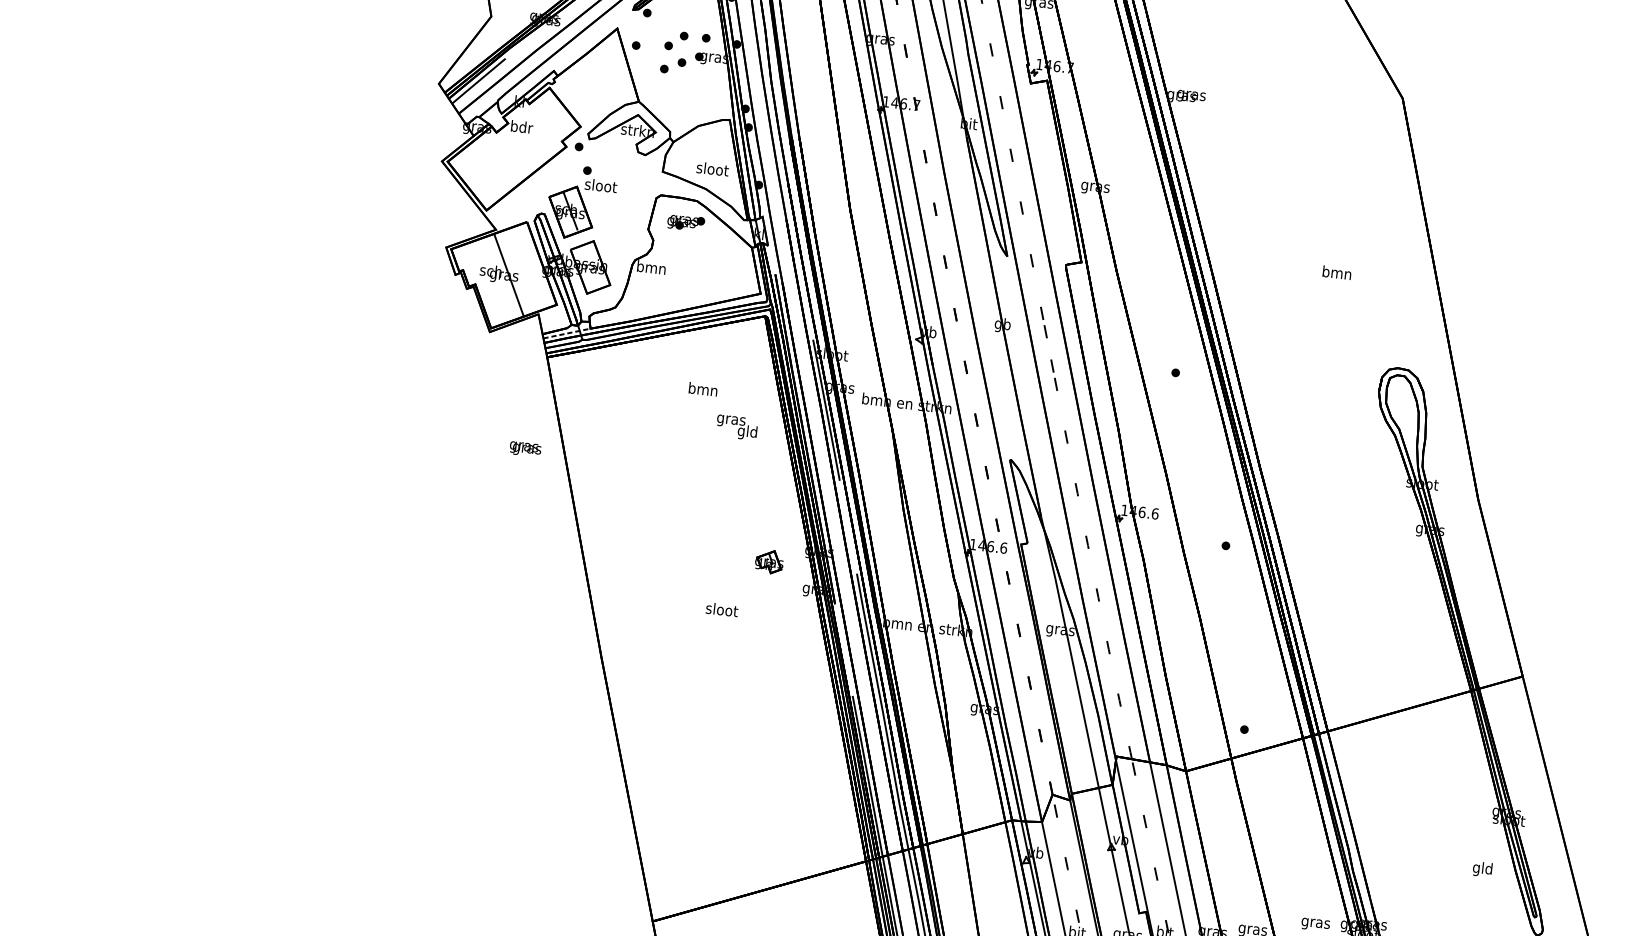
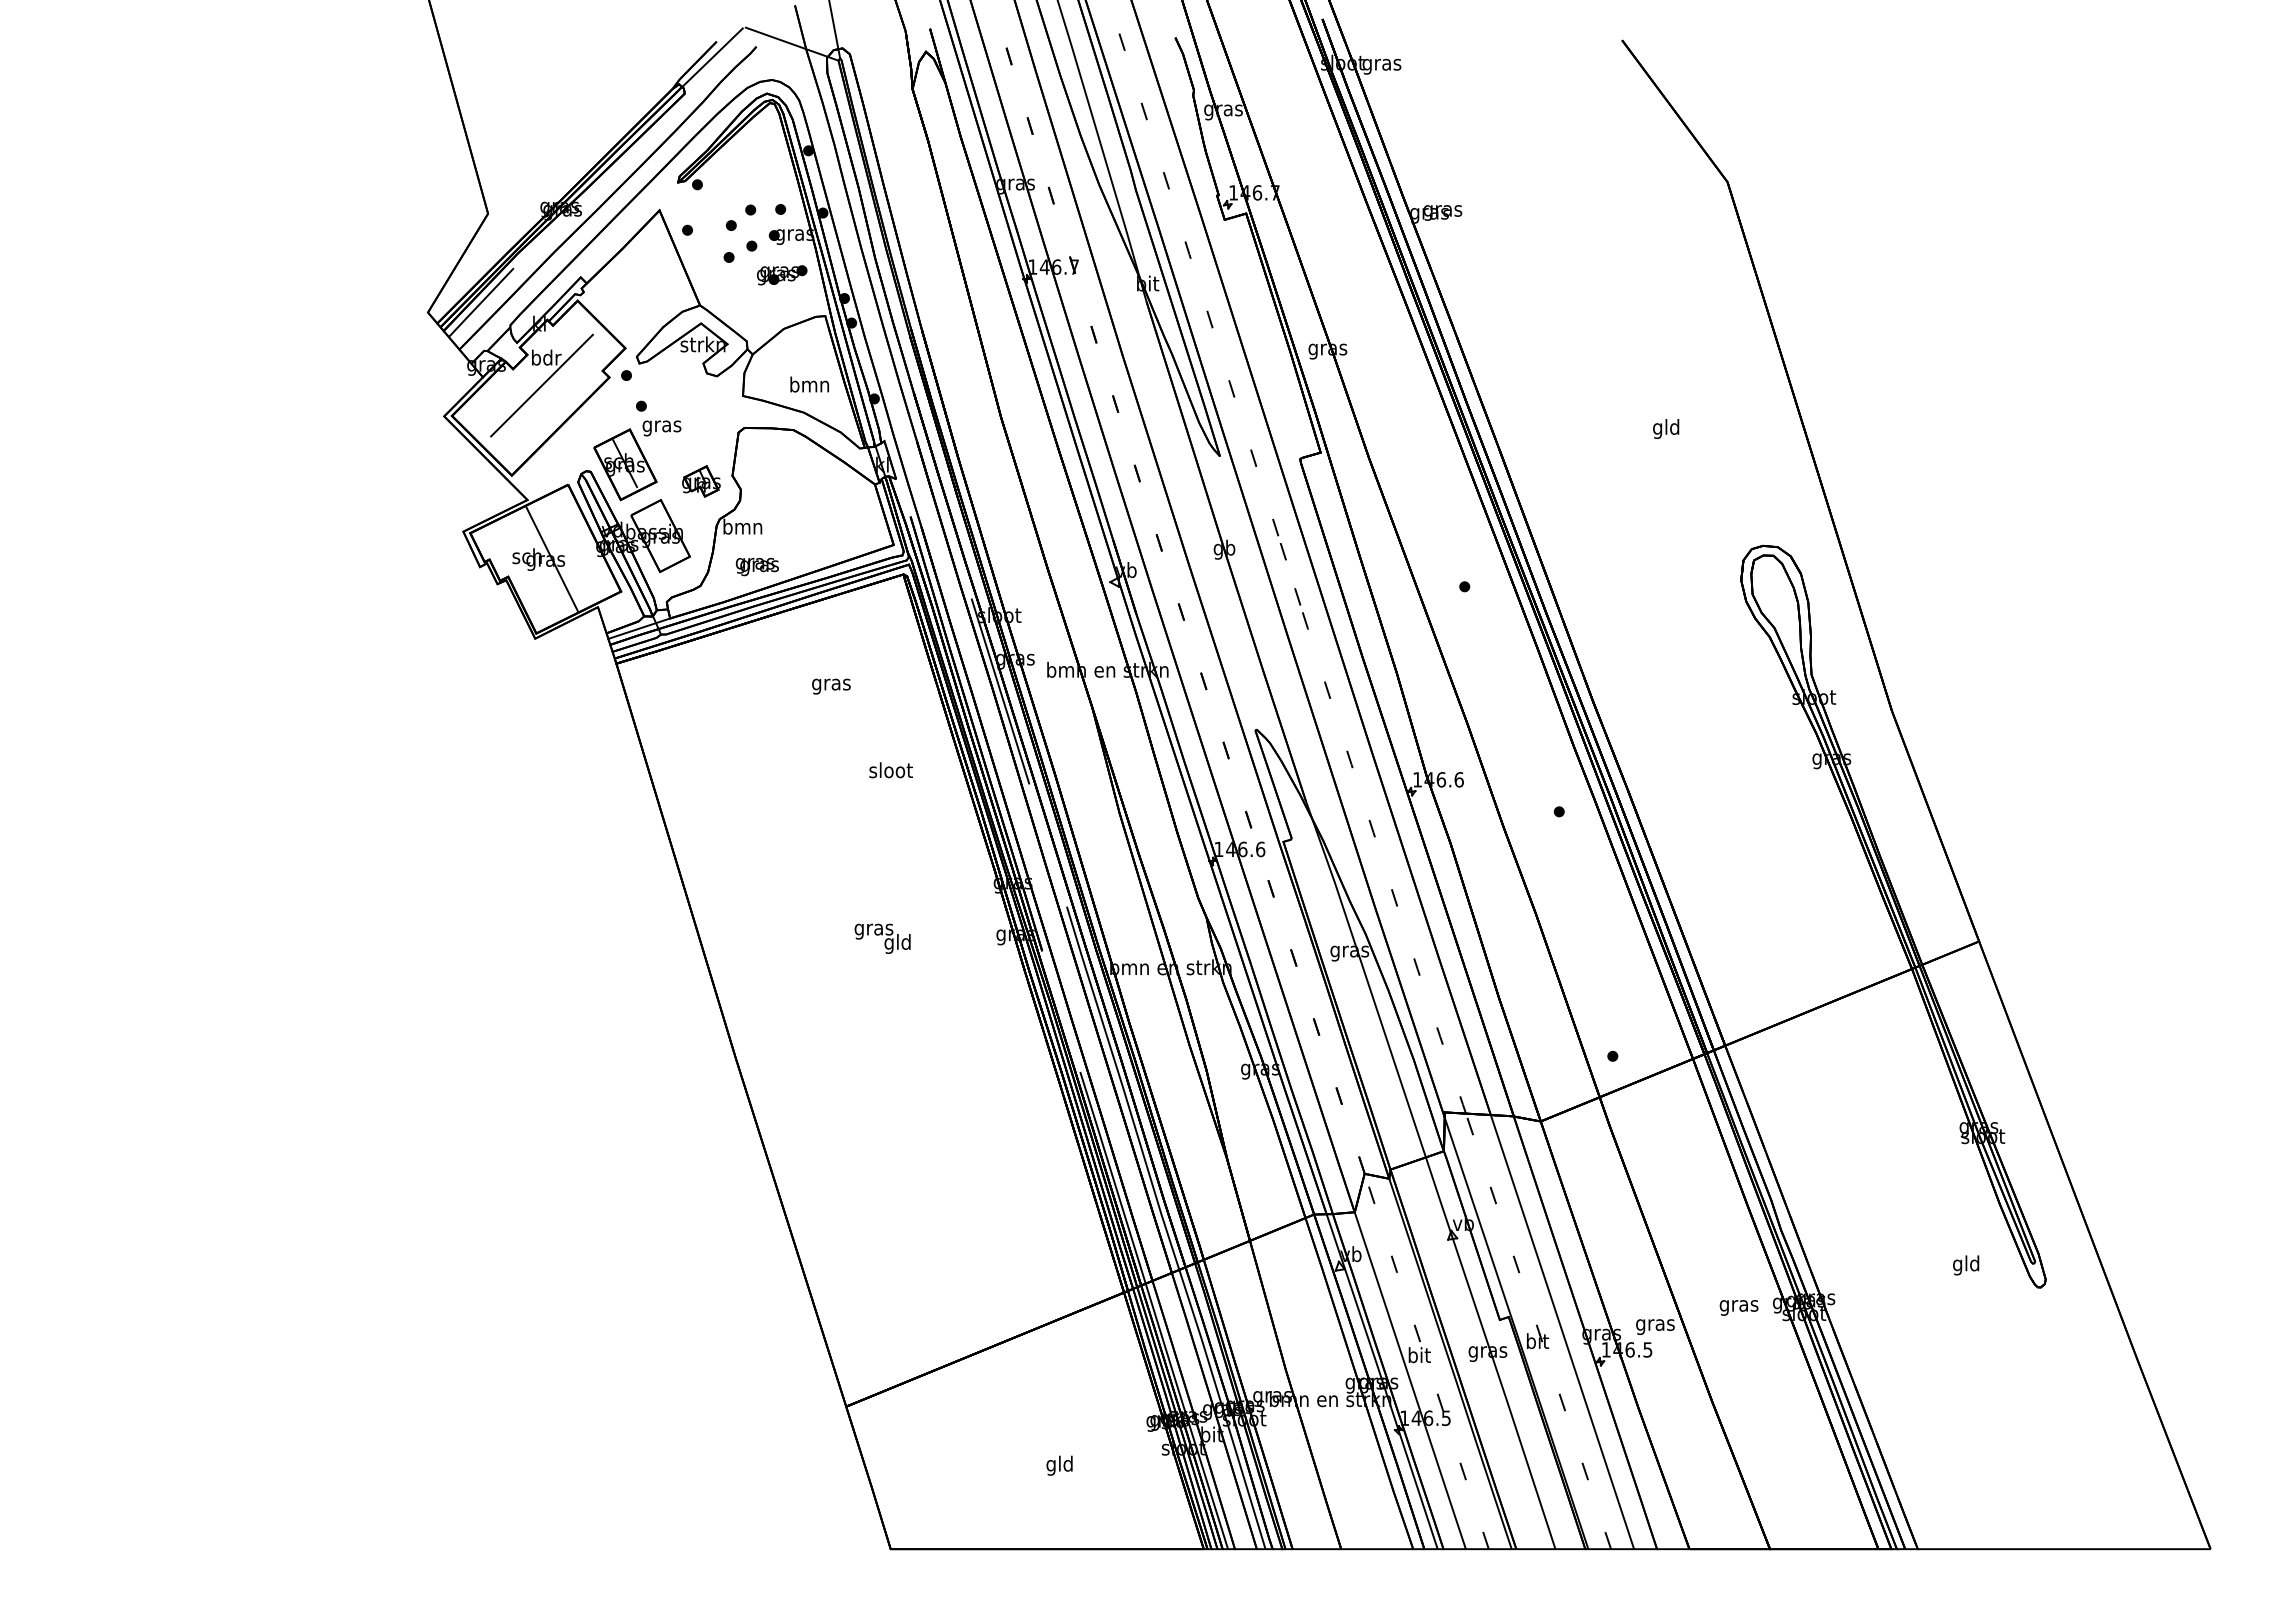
line: (515, 146) -> (541, 385), added
text: (712, 168) -> (809, 384), sloot -> bmn
text: (600, 187) -> (661, 426), sloot -> gras
part: (686, 223) -> (782, 275), moved
text: (1337, 273) -> (1666, 428), bmn -> gld
line: (567, 333) -> (639, 628), dashed -> solid
text: (703, 390) -> (831, 684), bmn -> gras
text: (736, 427) -> (882, 938), moved
text: (524, 449) -> (756, 567), moved
part: (769, 561) -> (701, 481), moved
text: (721, 609) -> (890, 770), moved
text: (1482, 869) -> (1966, 1265), moved

